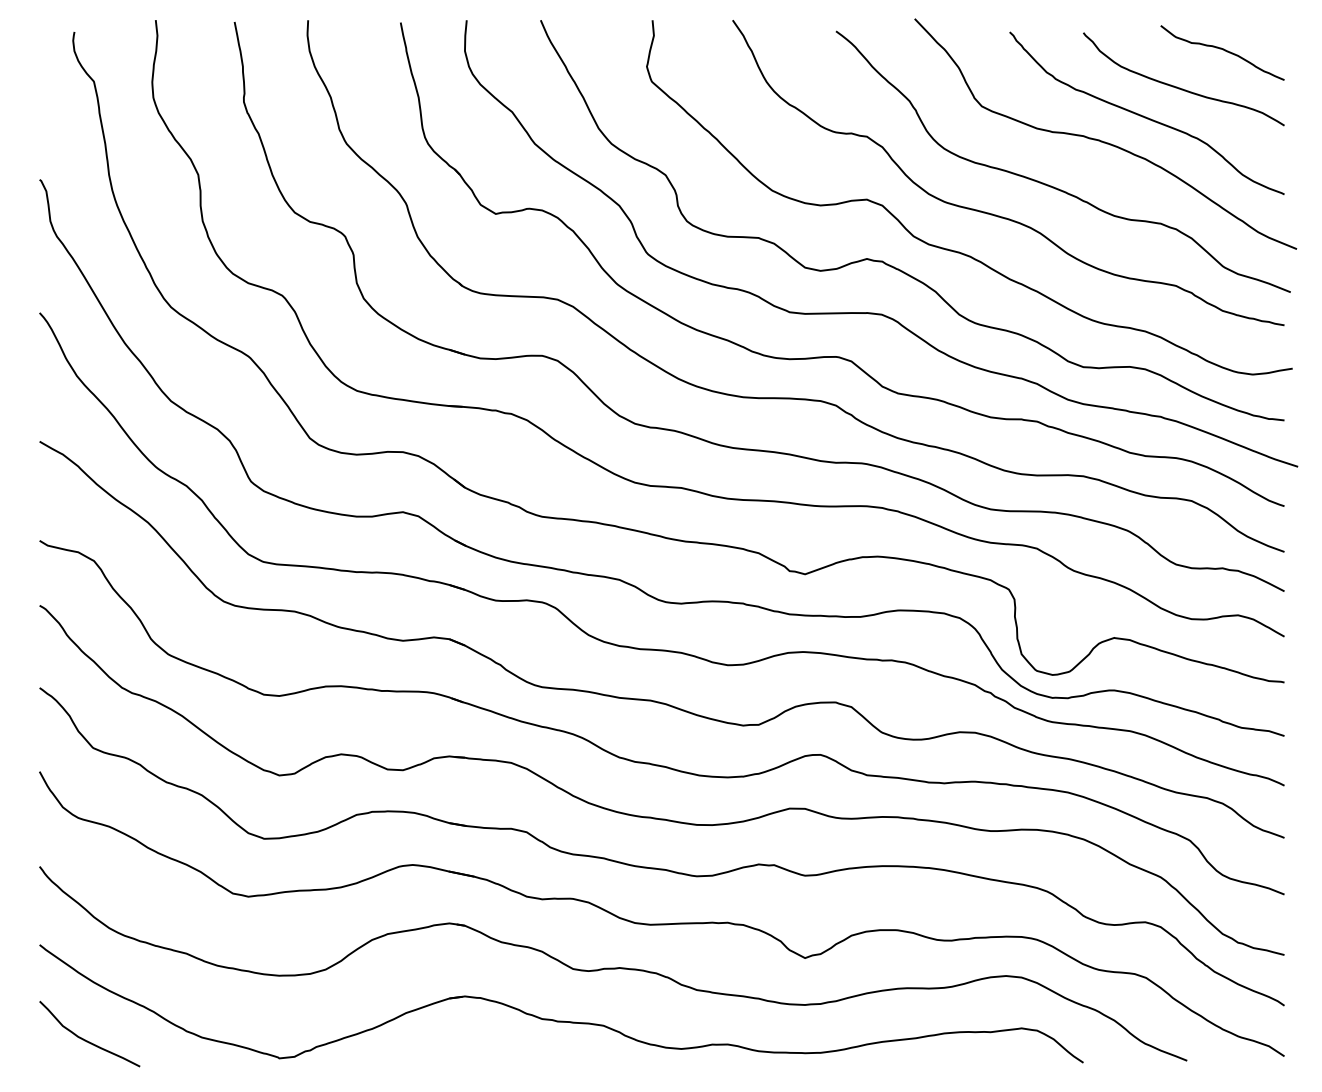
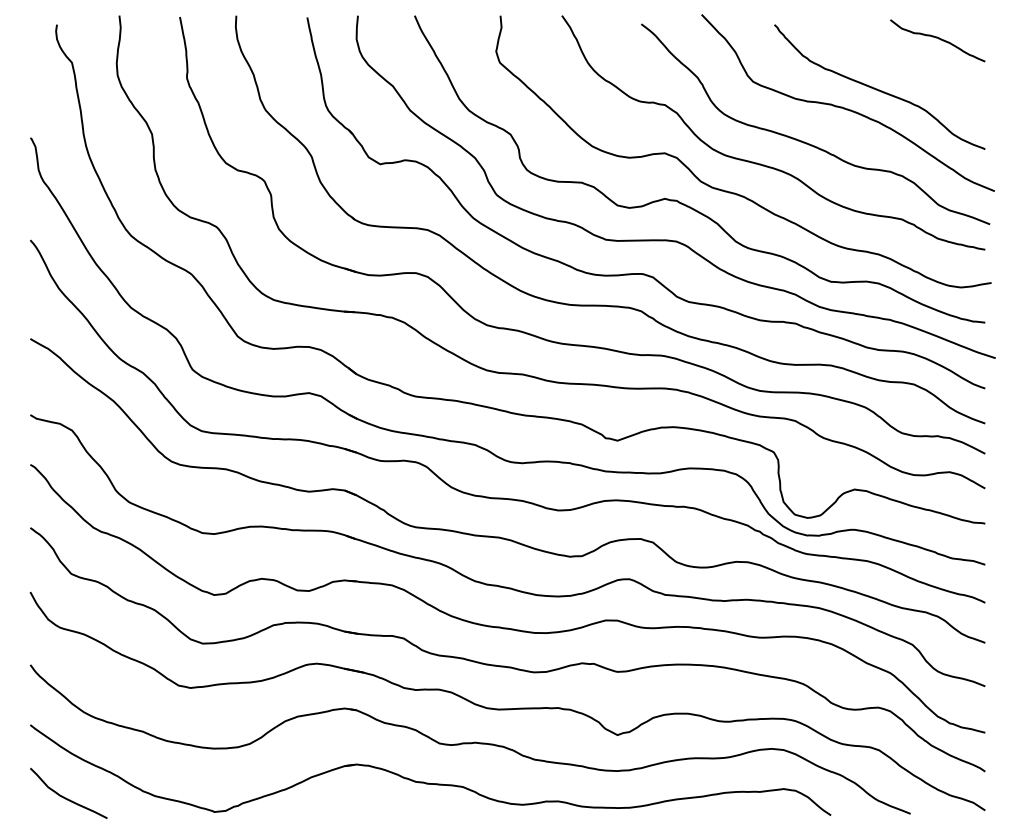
curve: (1180, 87) -> (905, 67), removed

